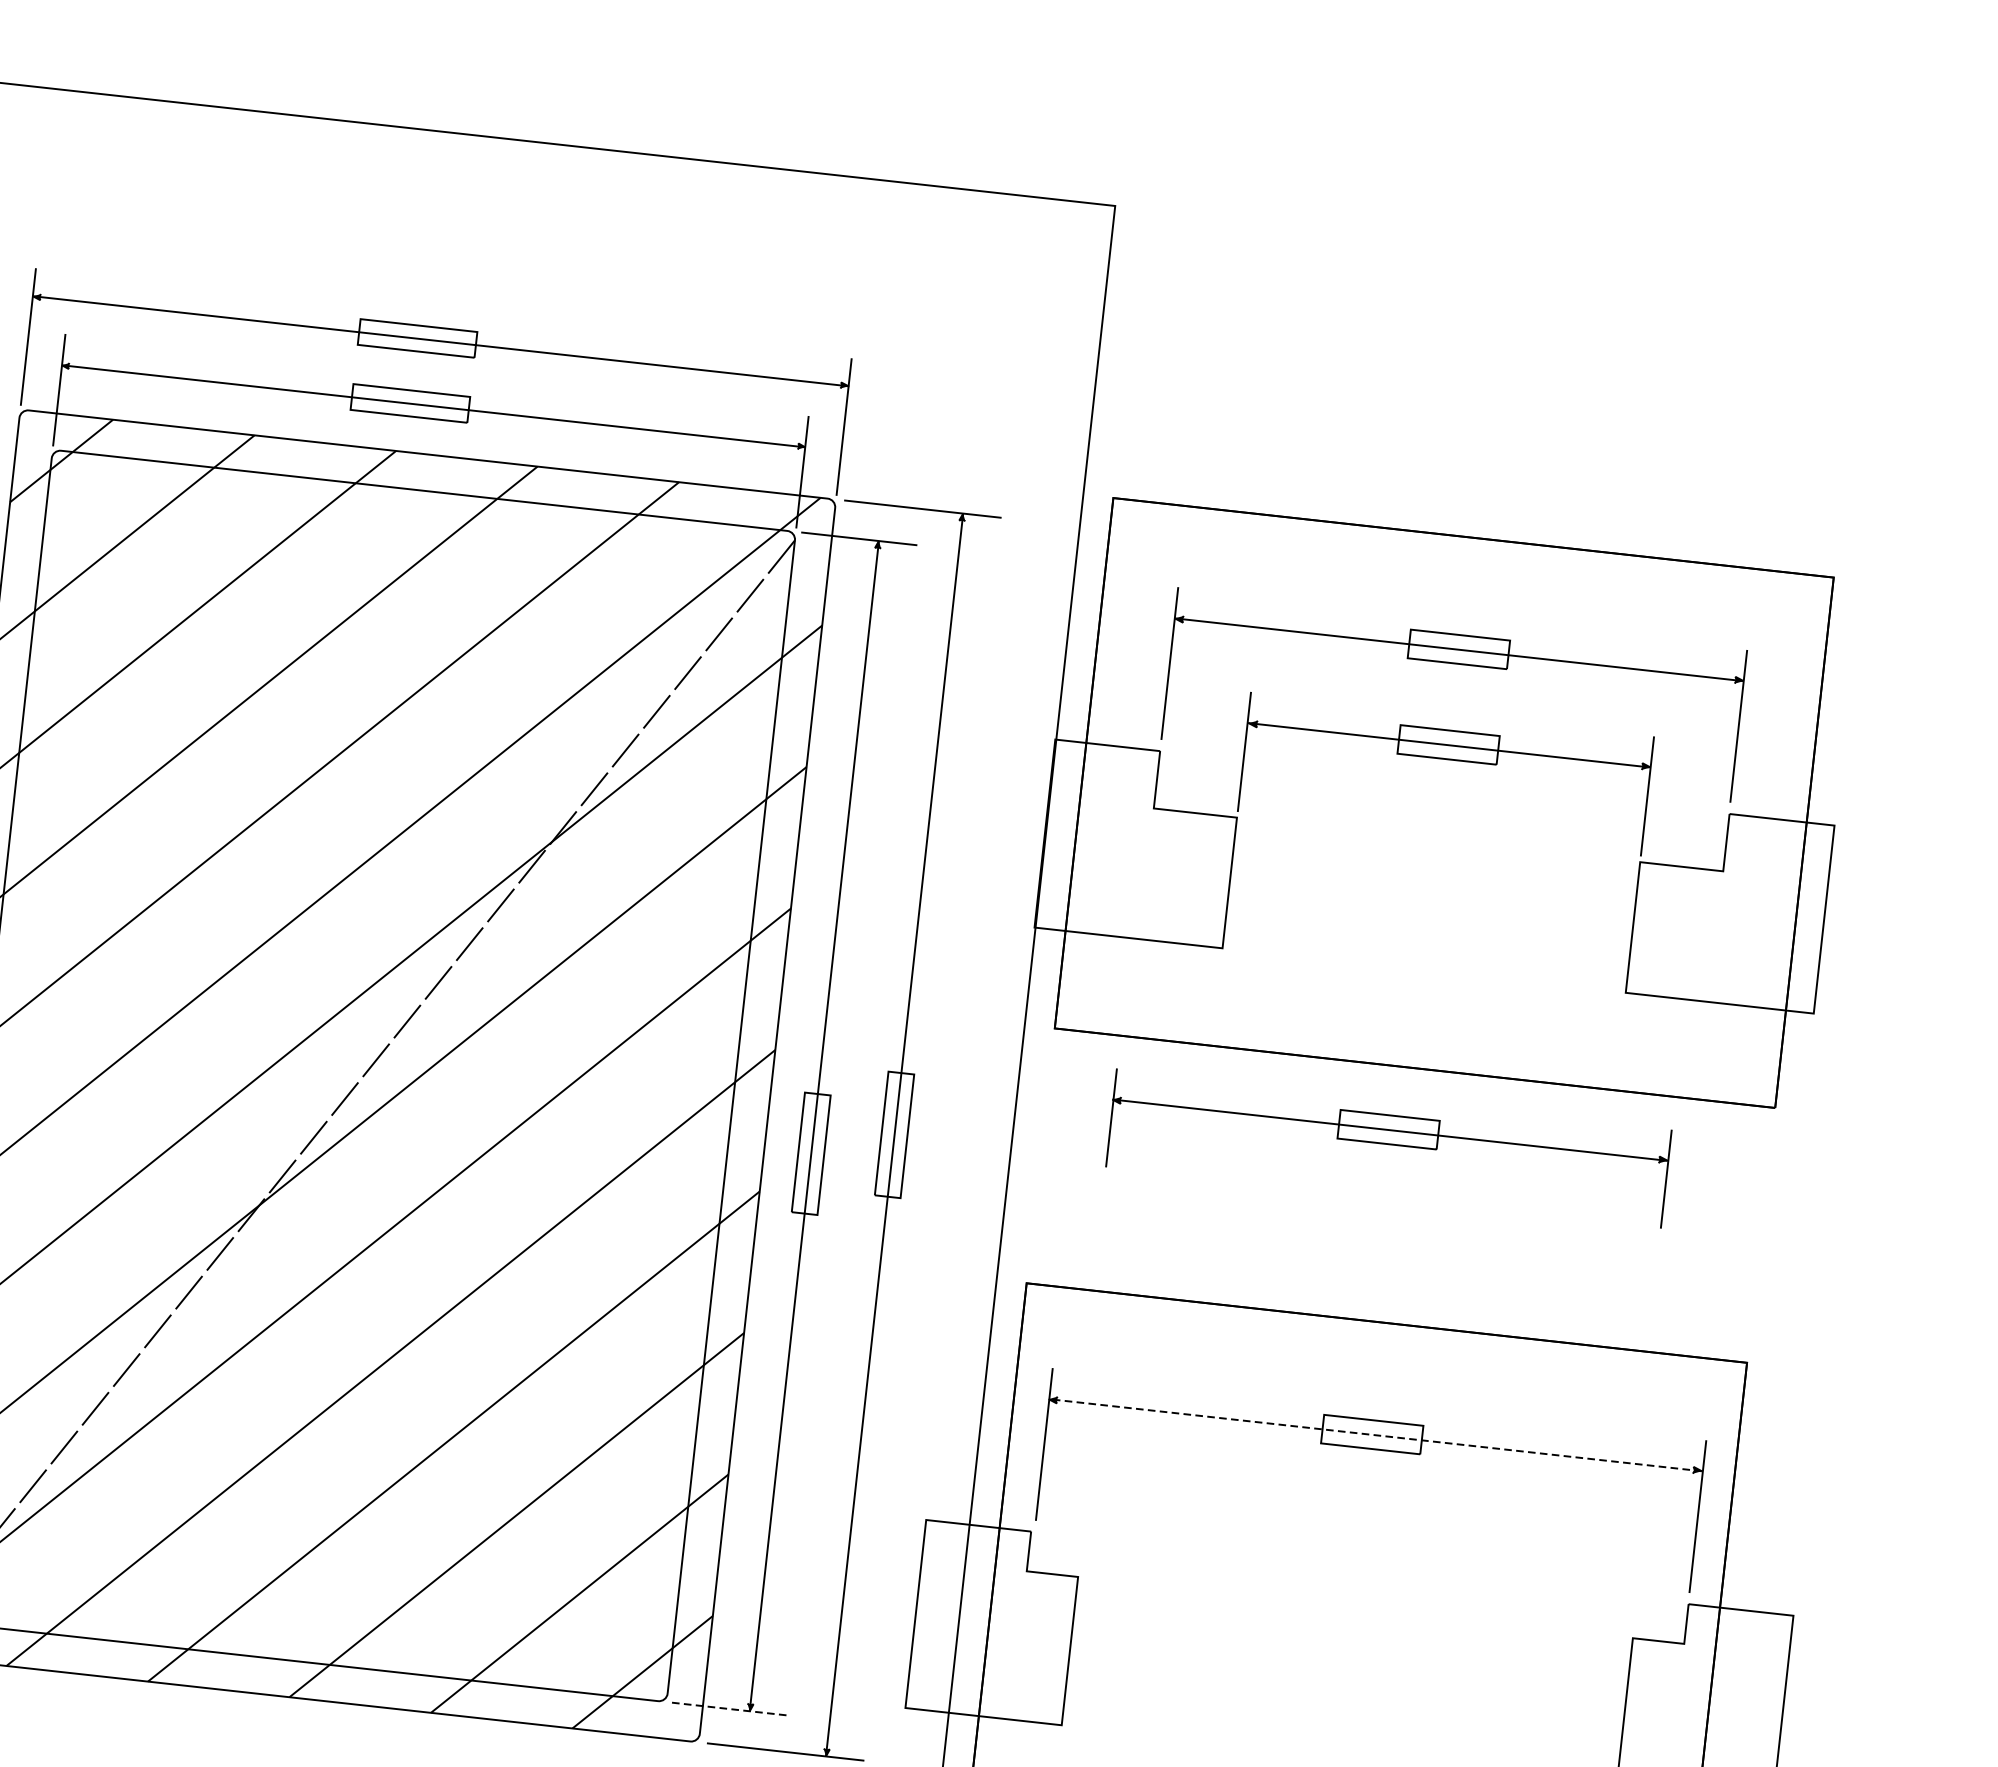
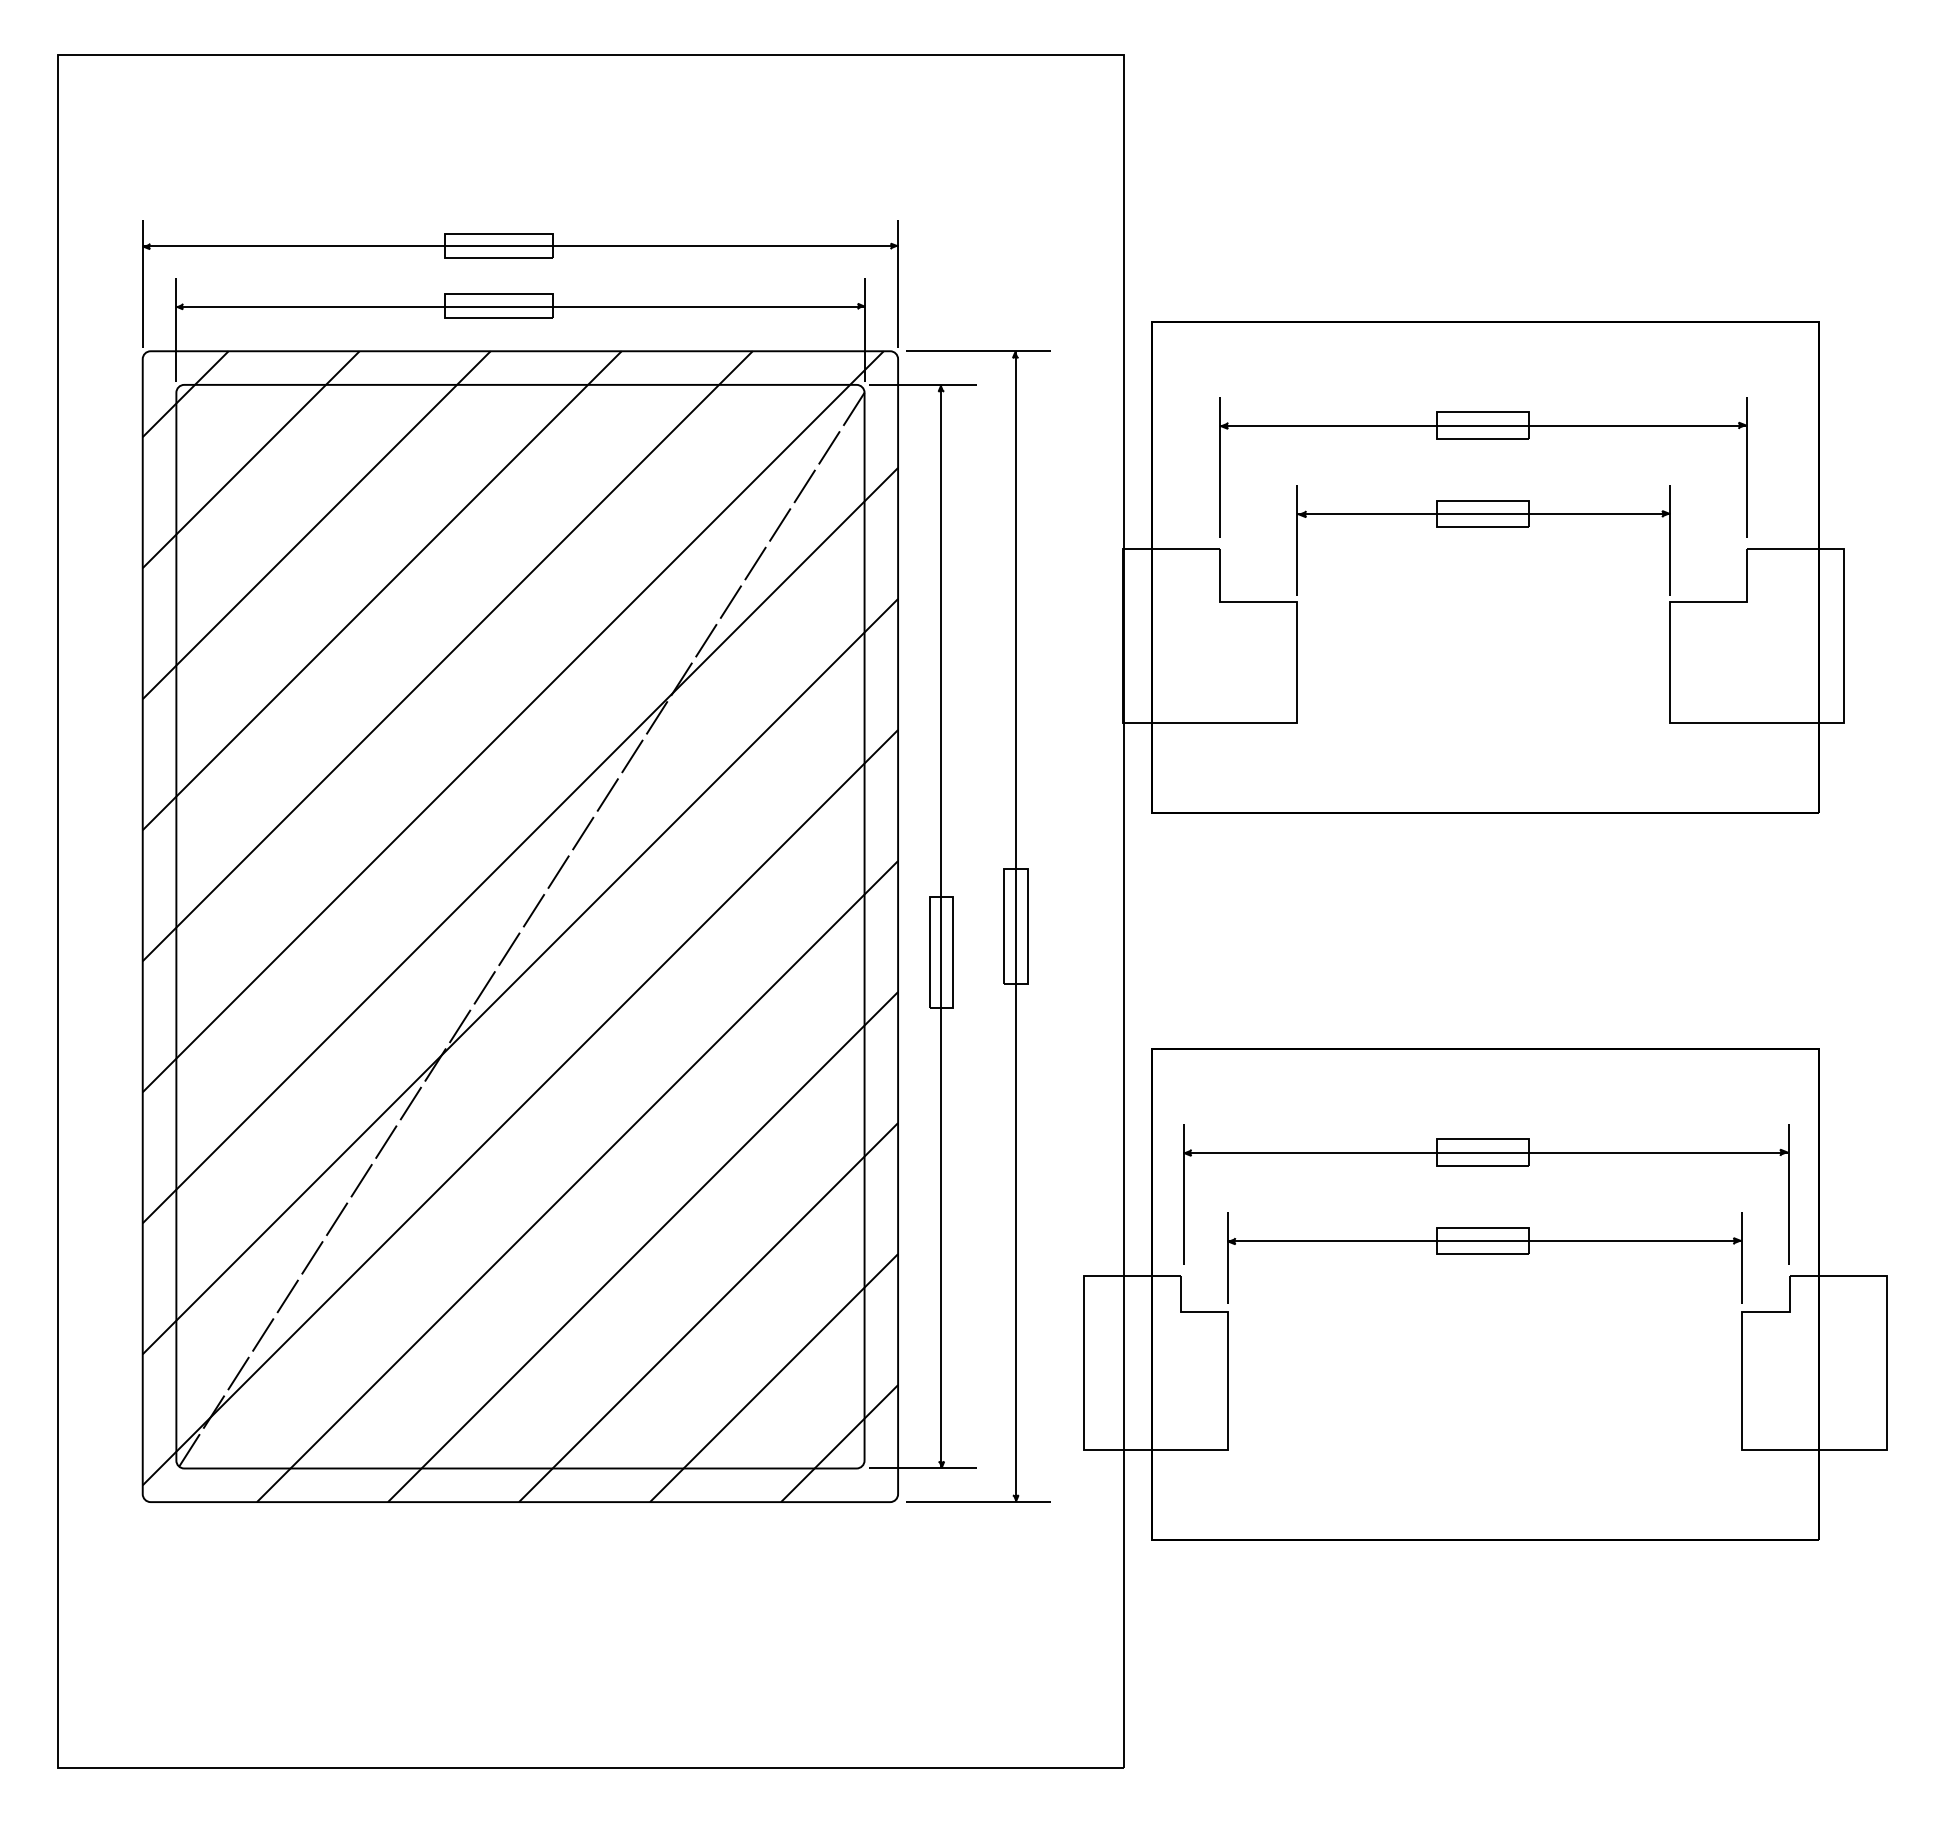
part: (1388, 1147) -> (1484, 1257), moved
line: (1374, 1434) -> (1485, 1152), dashed -> solid
line: (730, 1709) -> (923, 1468), dashed -> solid

